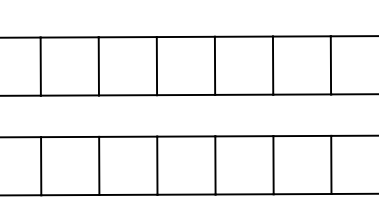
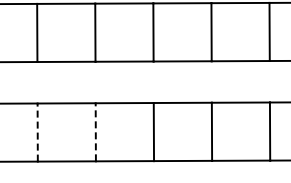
line: (41, 165) -> (38, 131), solid -> dashed
line: (99, 165) -> (96, 131), solid -> dashed

